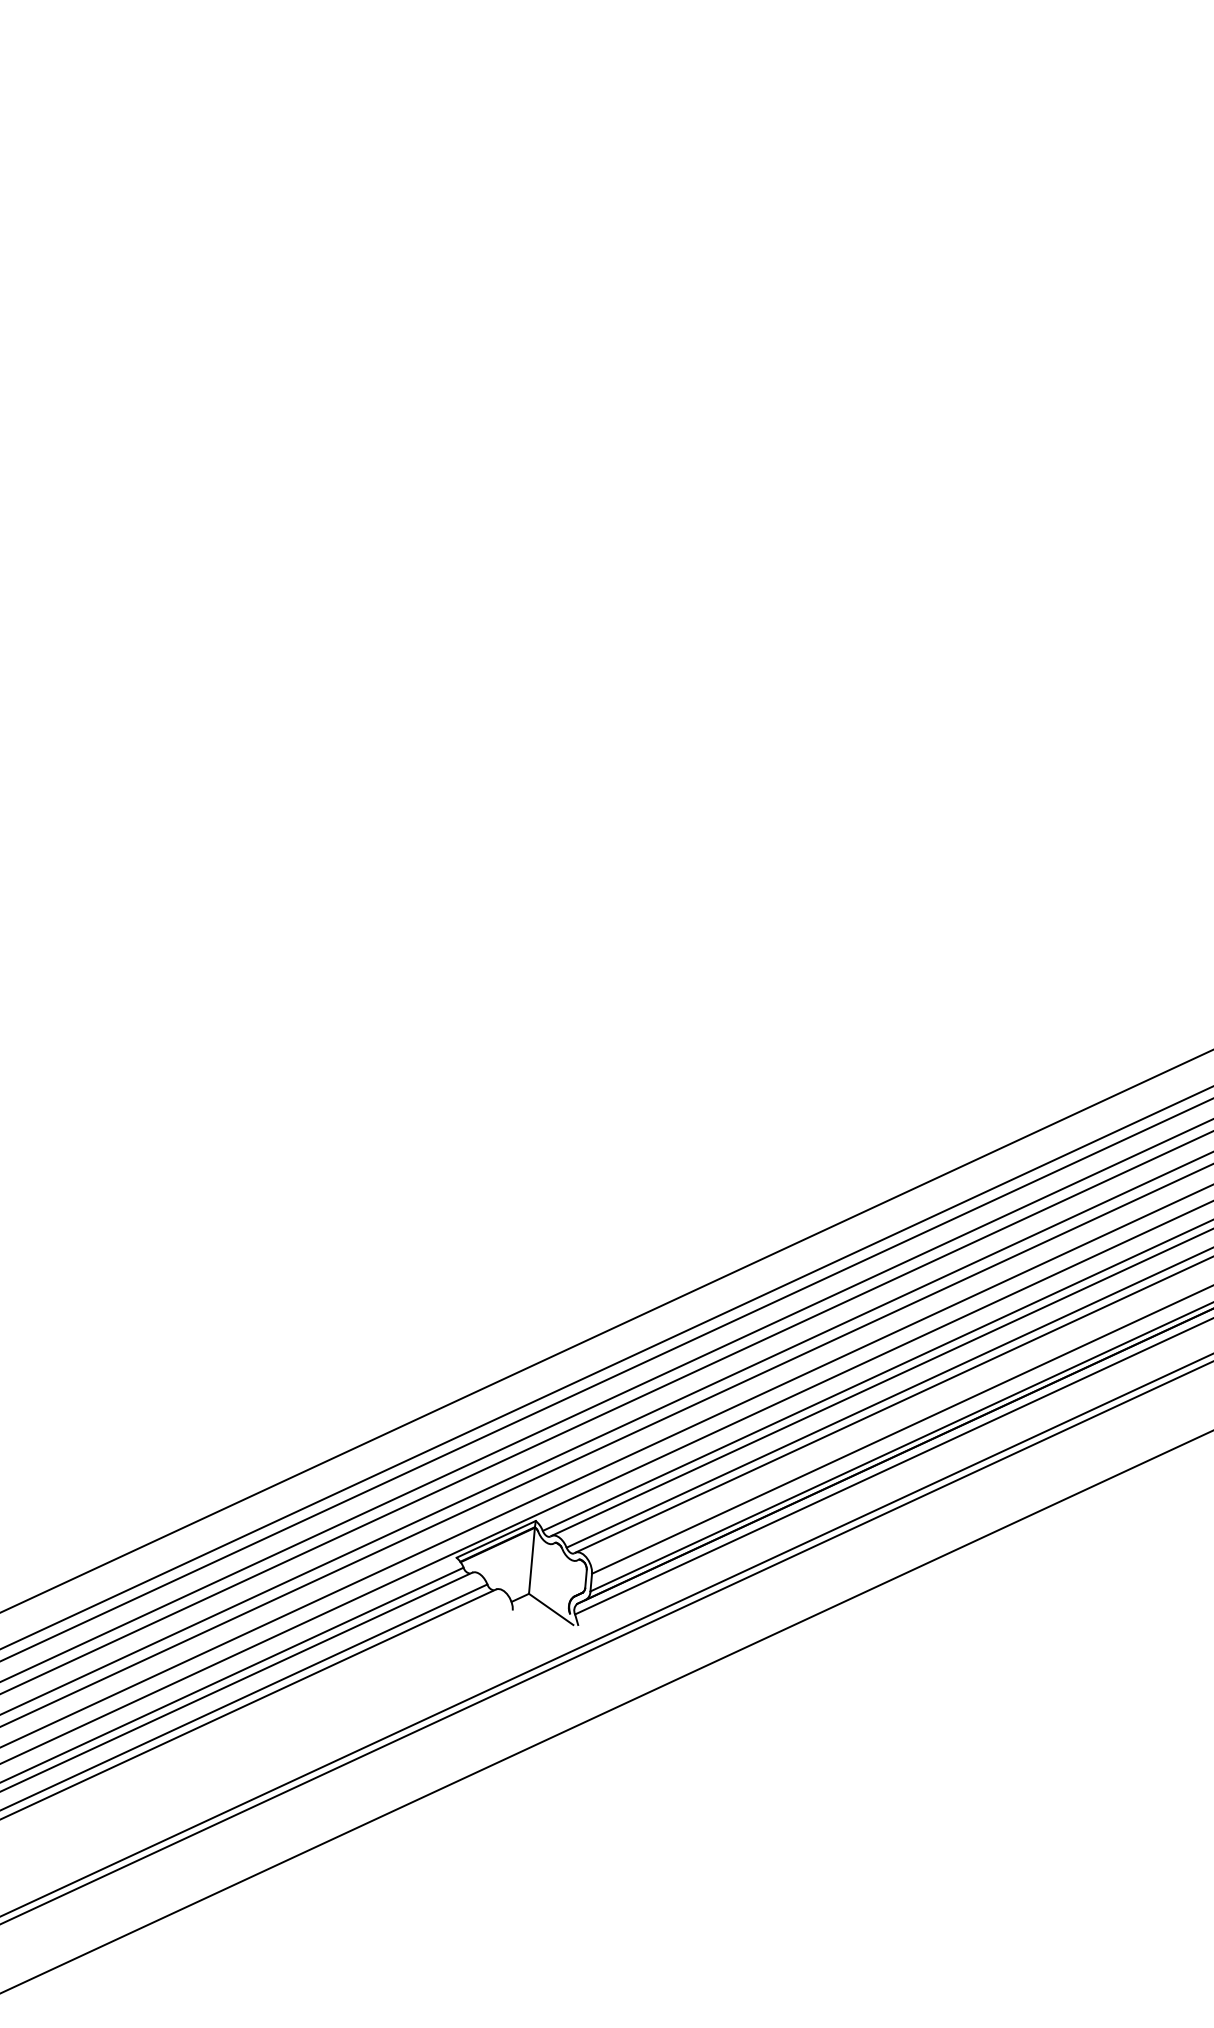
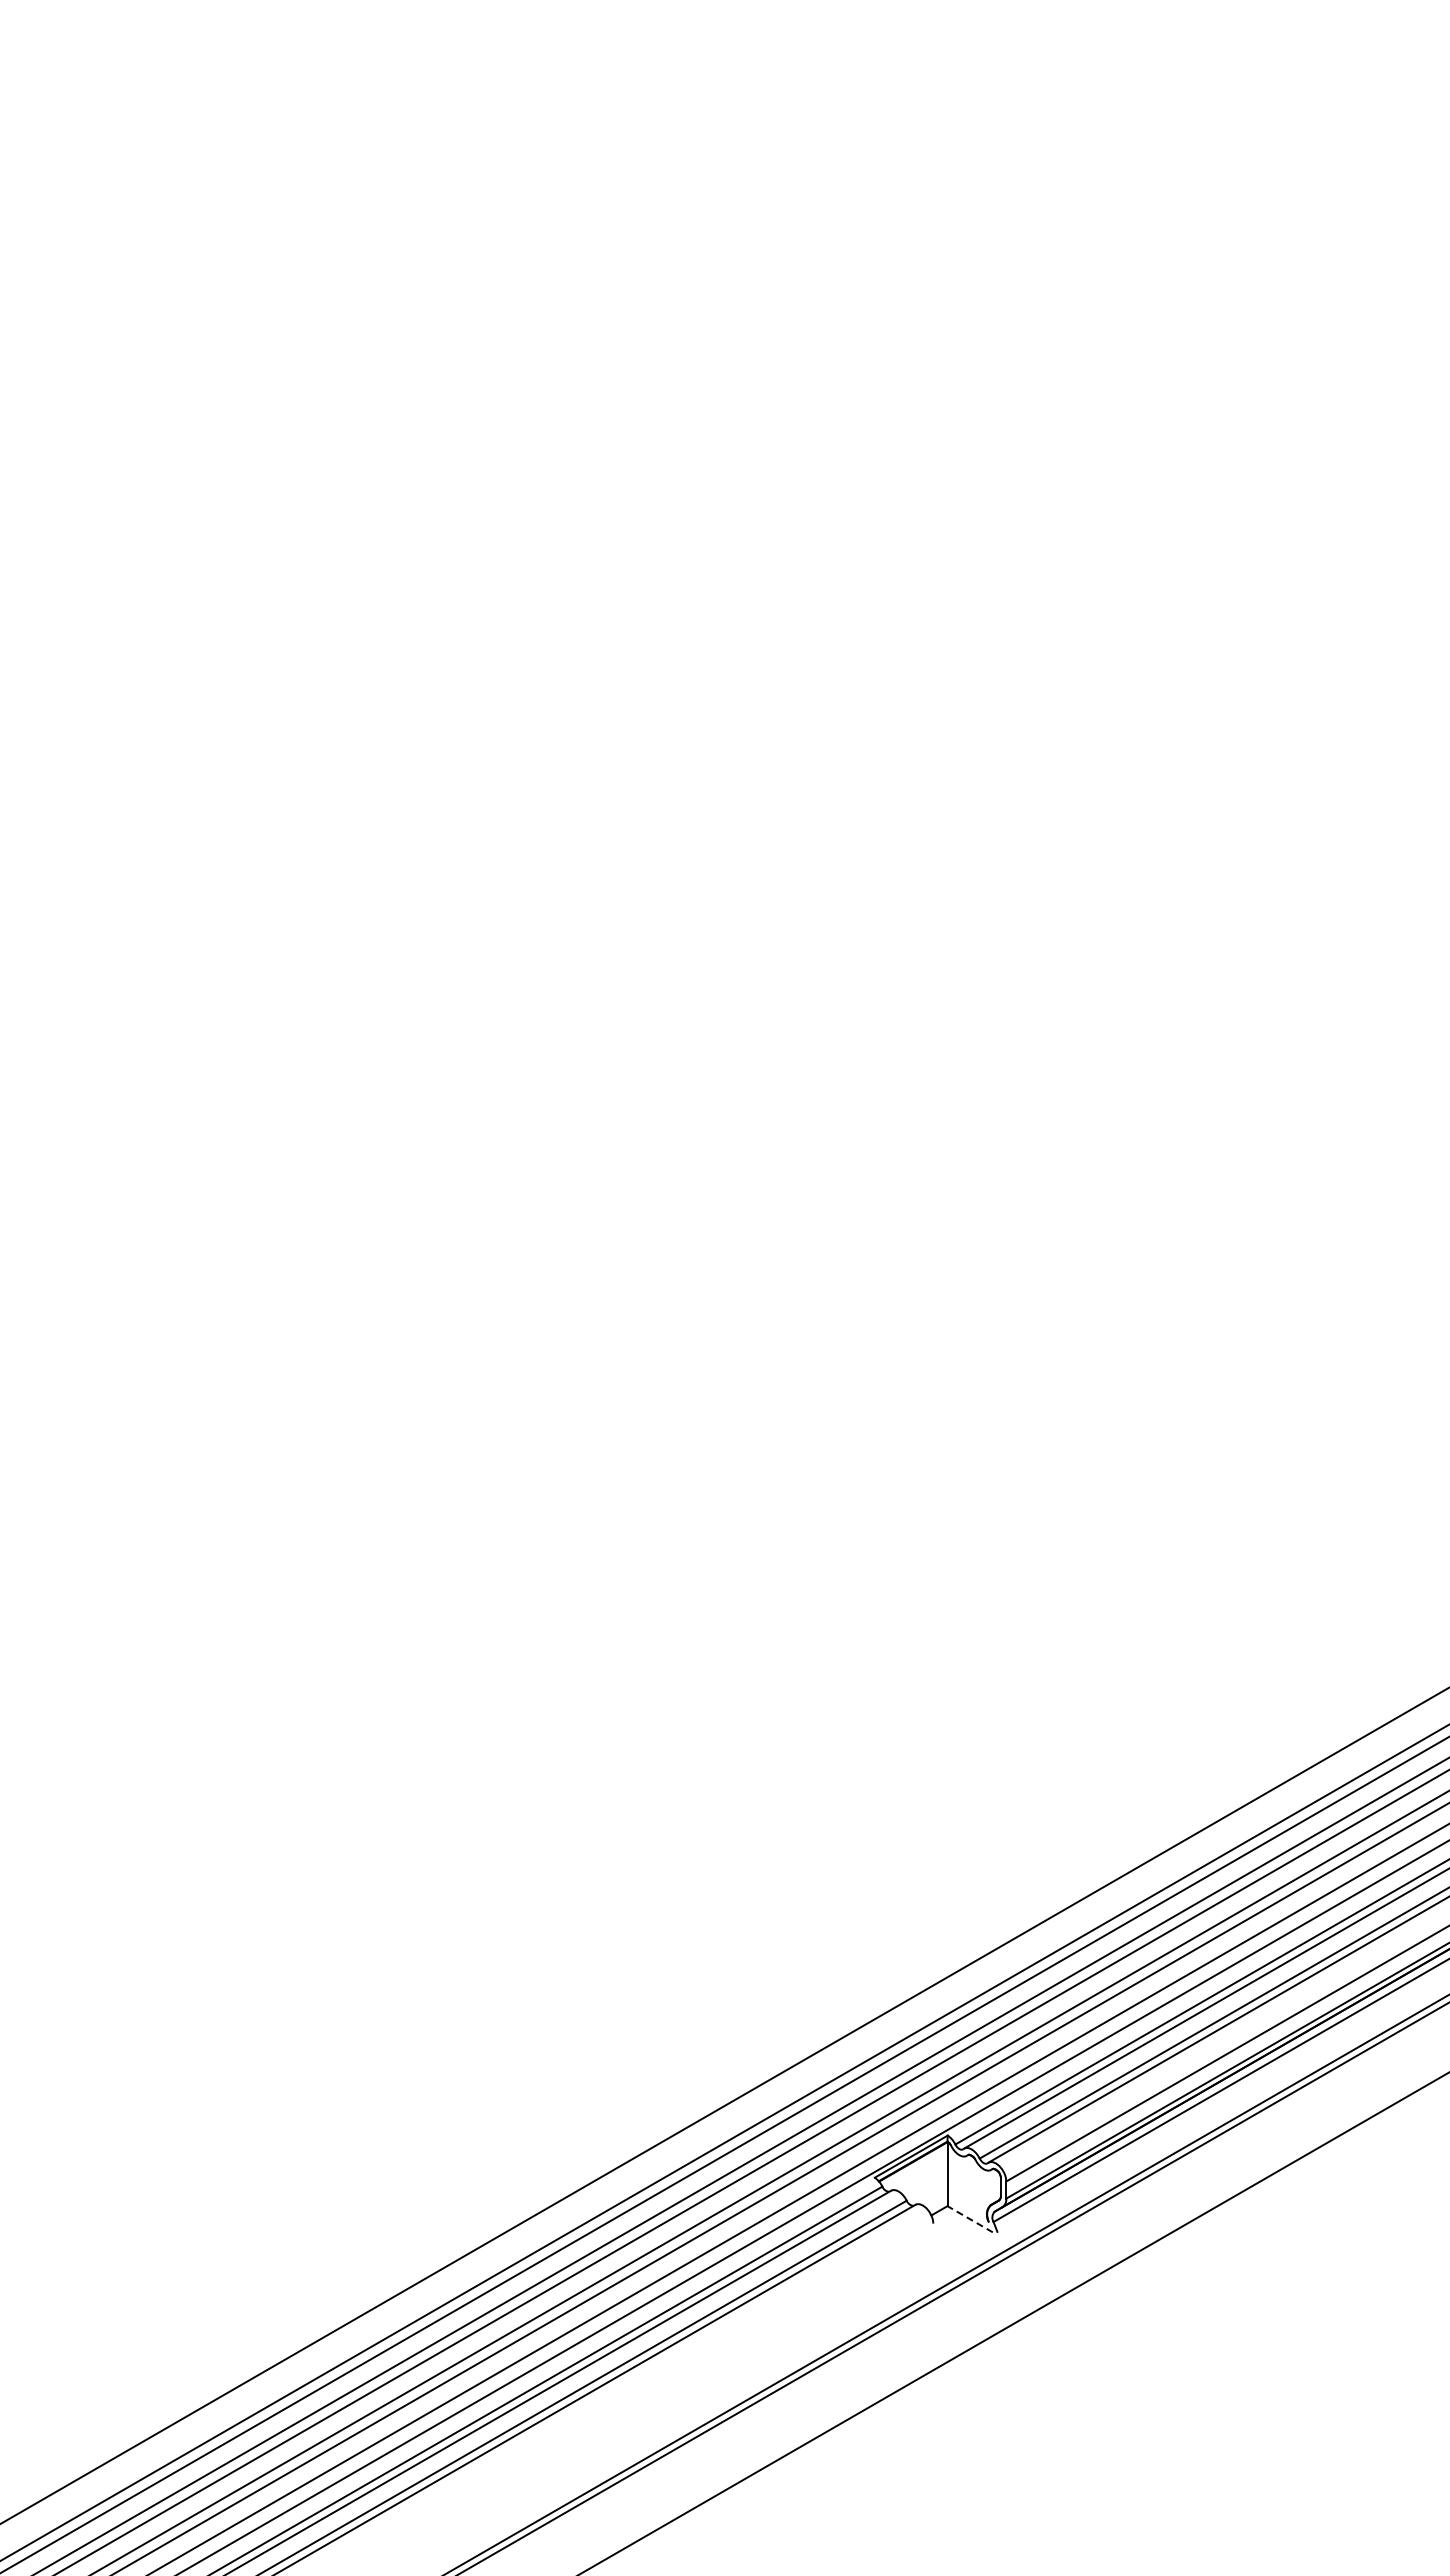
line: (550, 1609) -> (969, 2219), solid -> dashed

